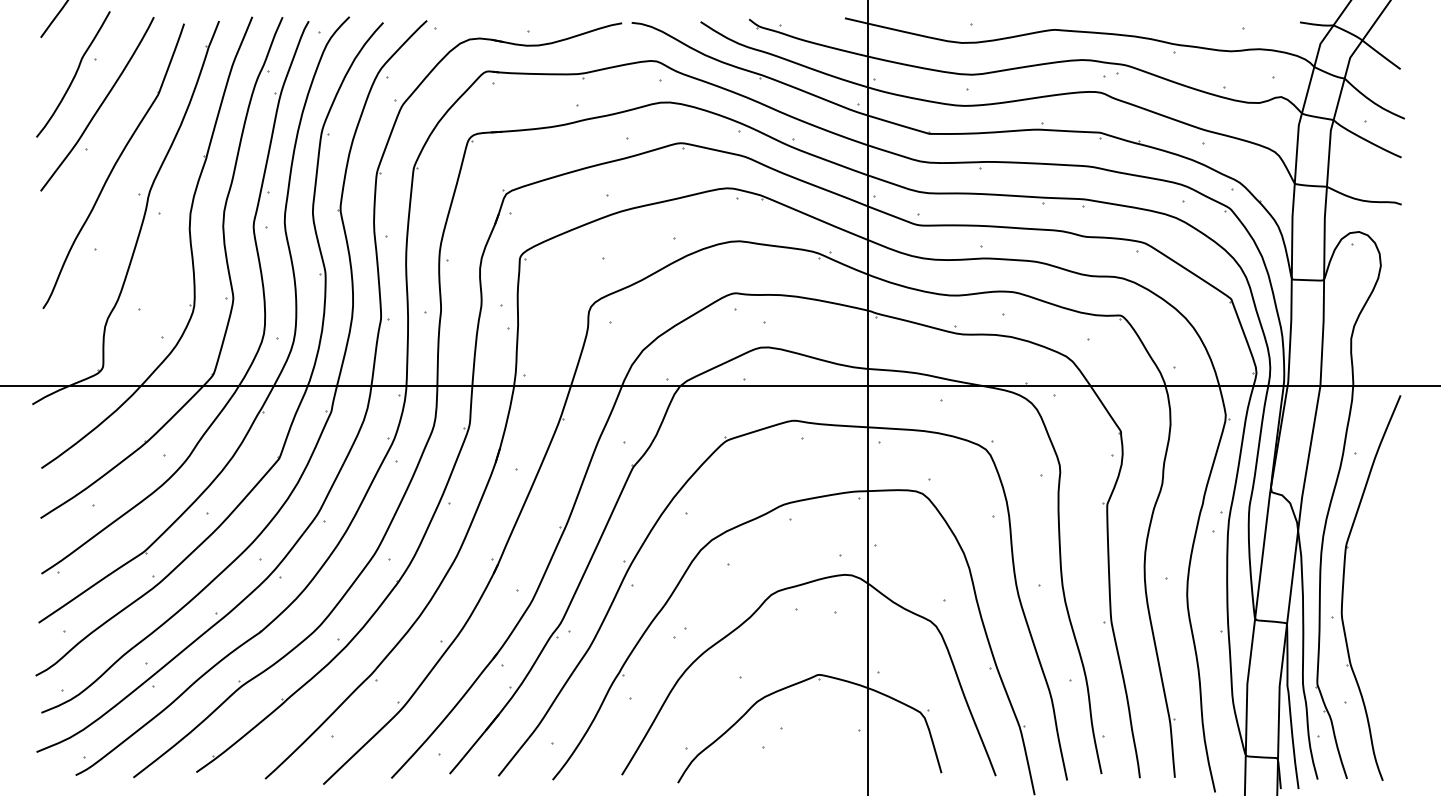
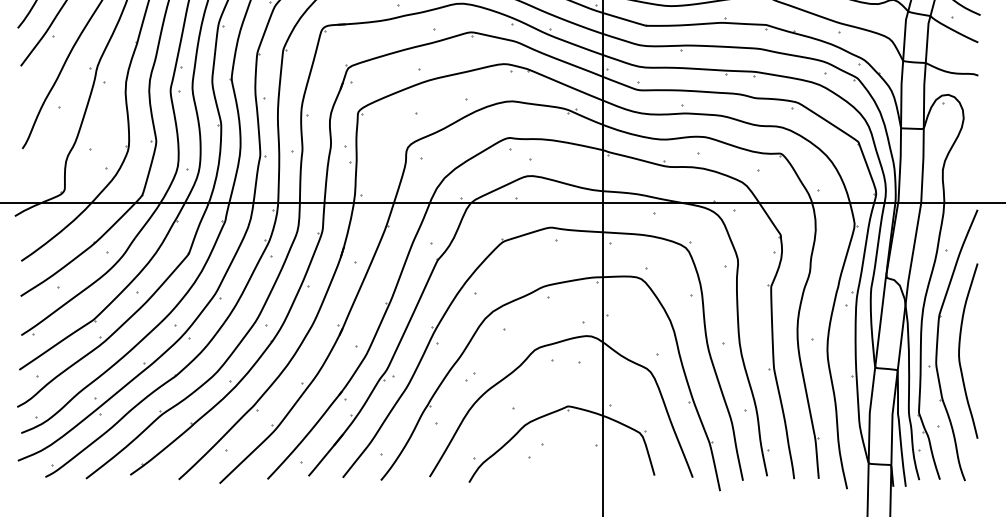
curve: (1375, 595) -> (959, 350), added

